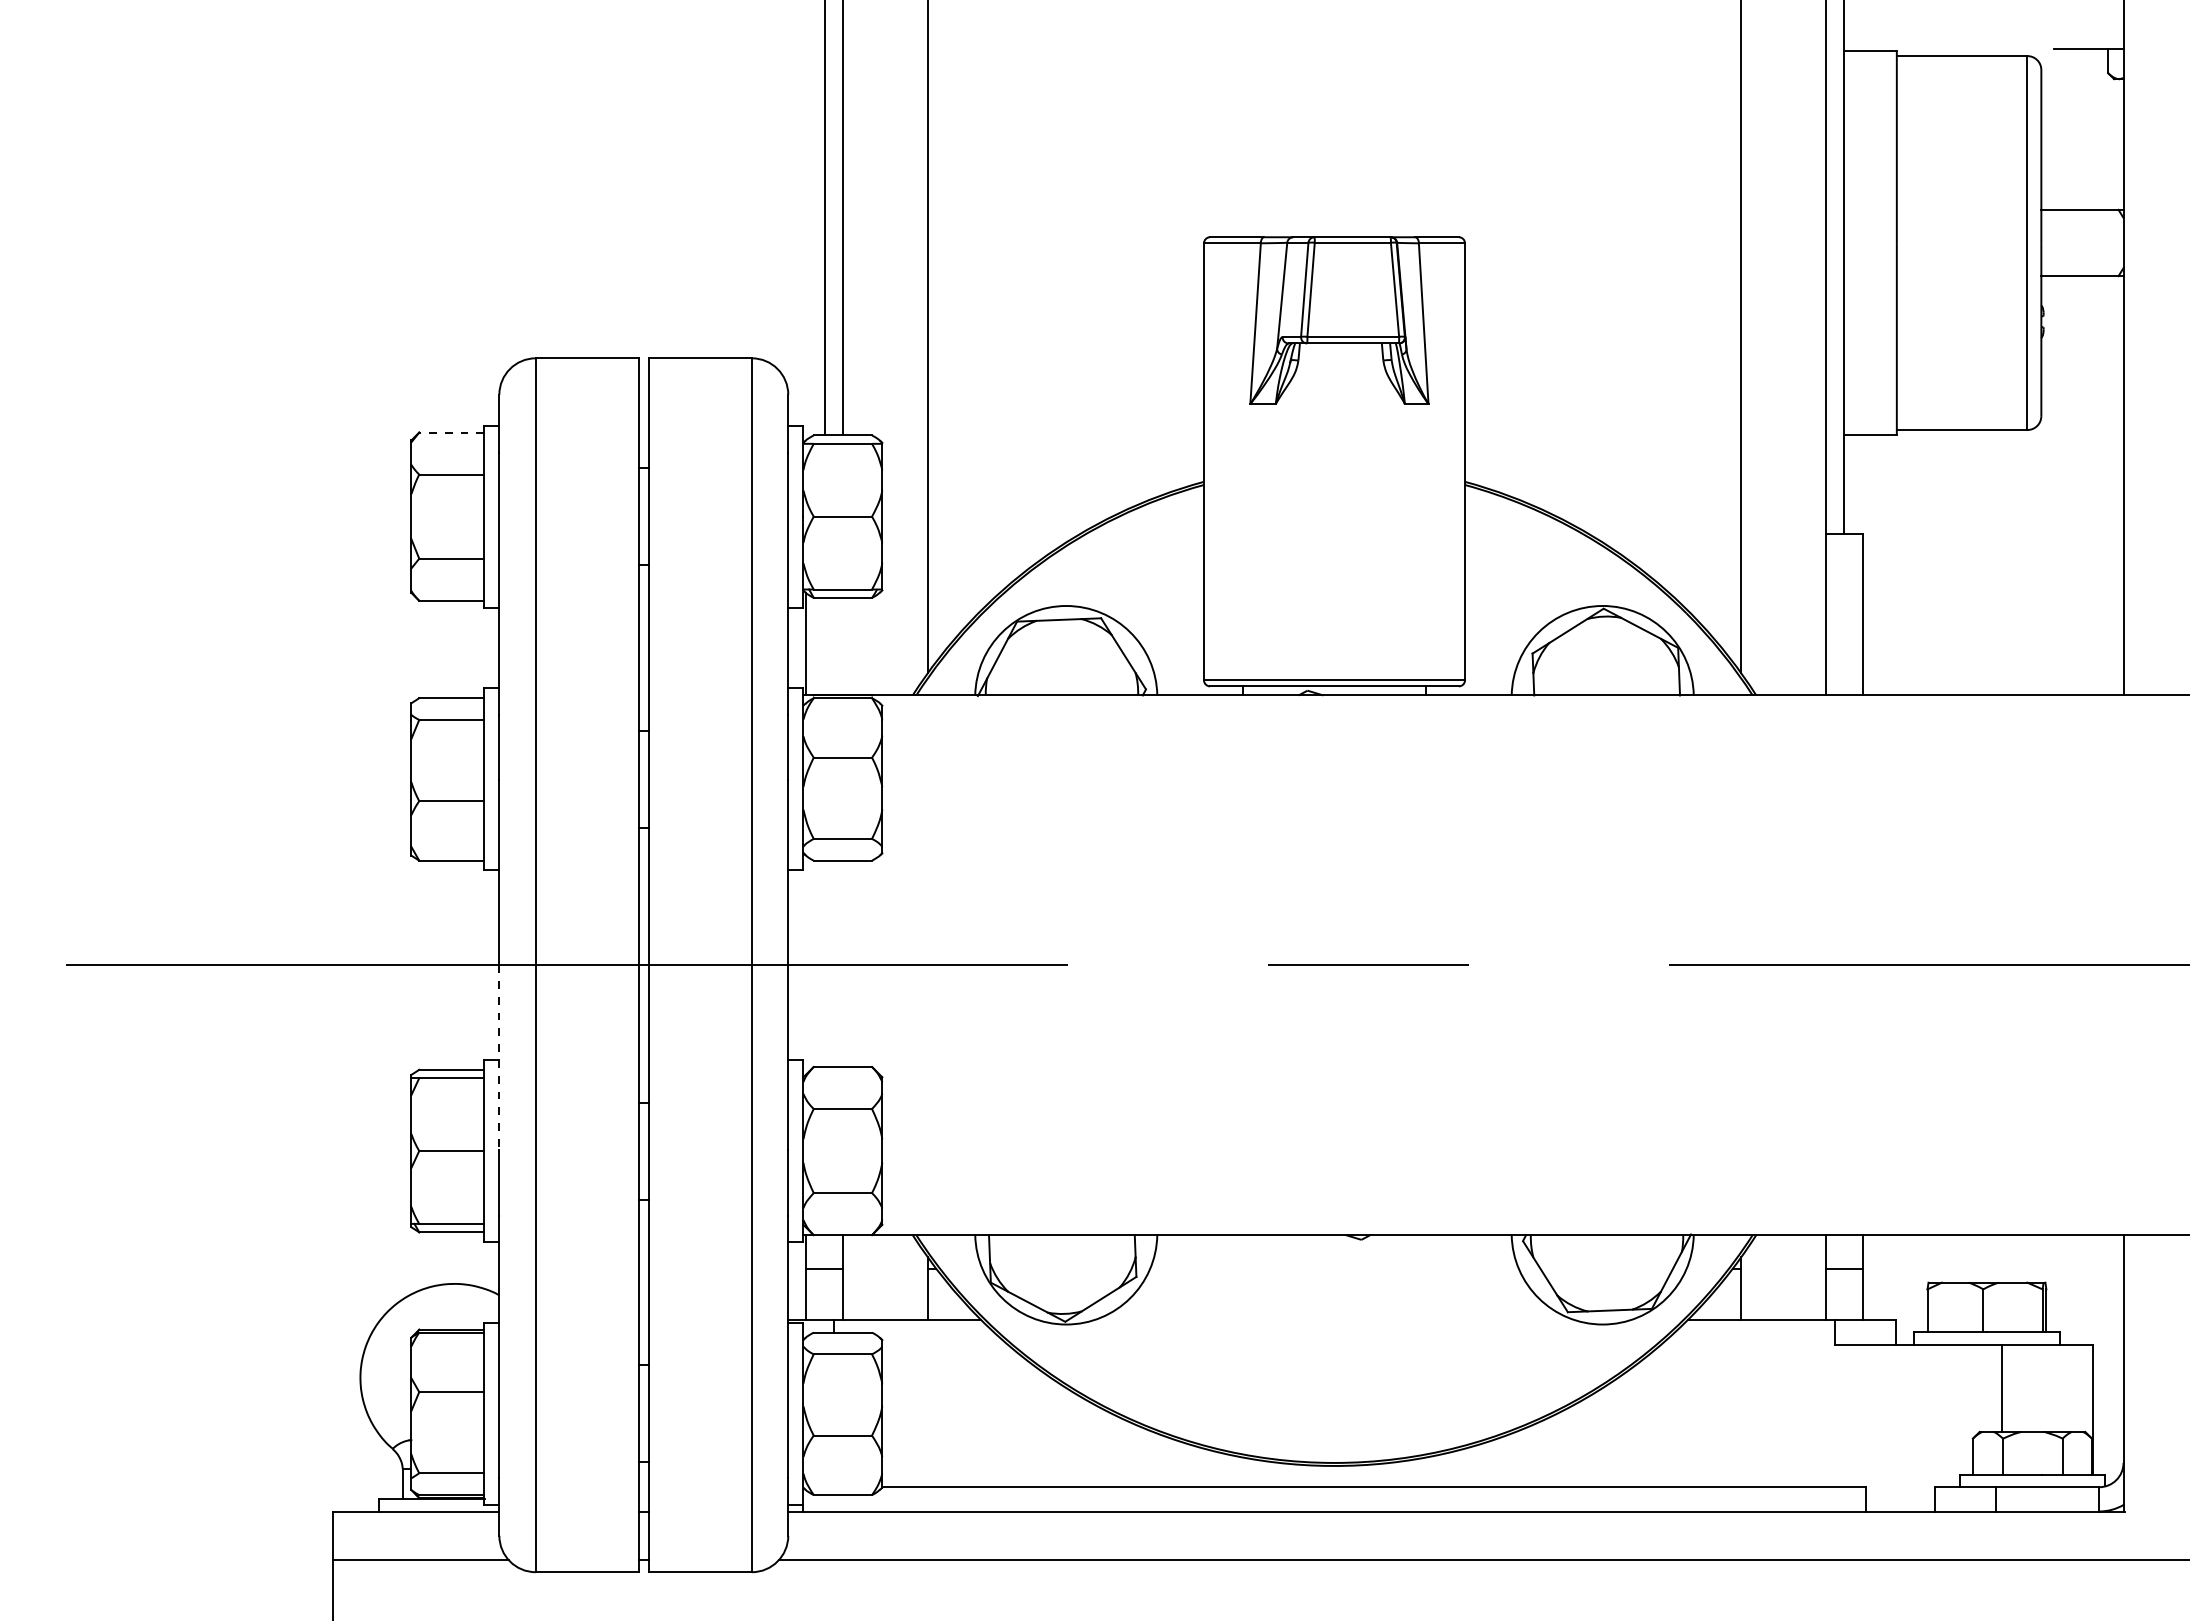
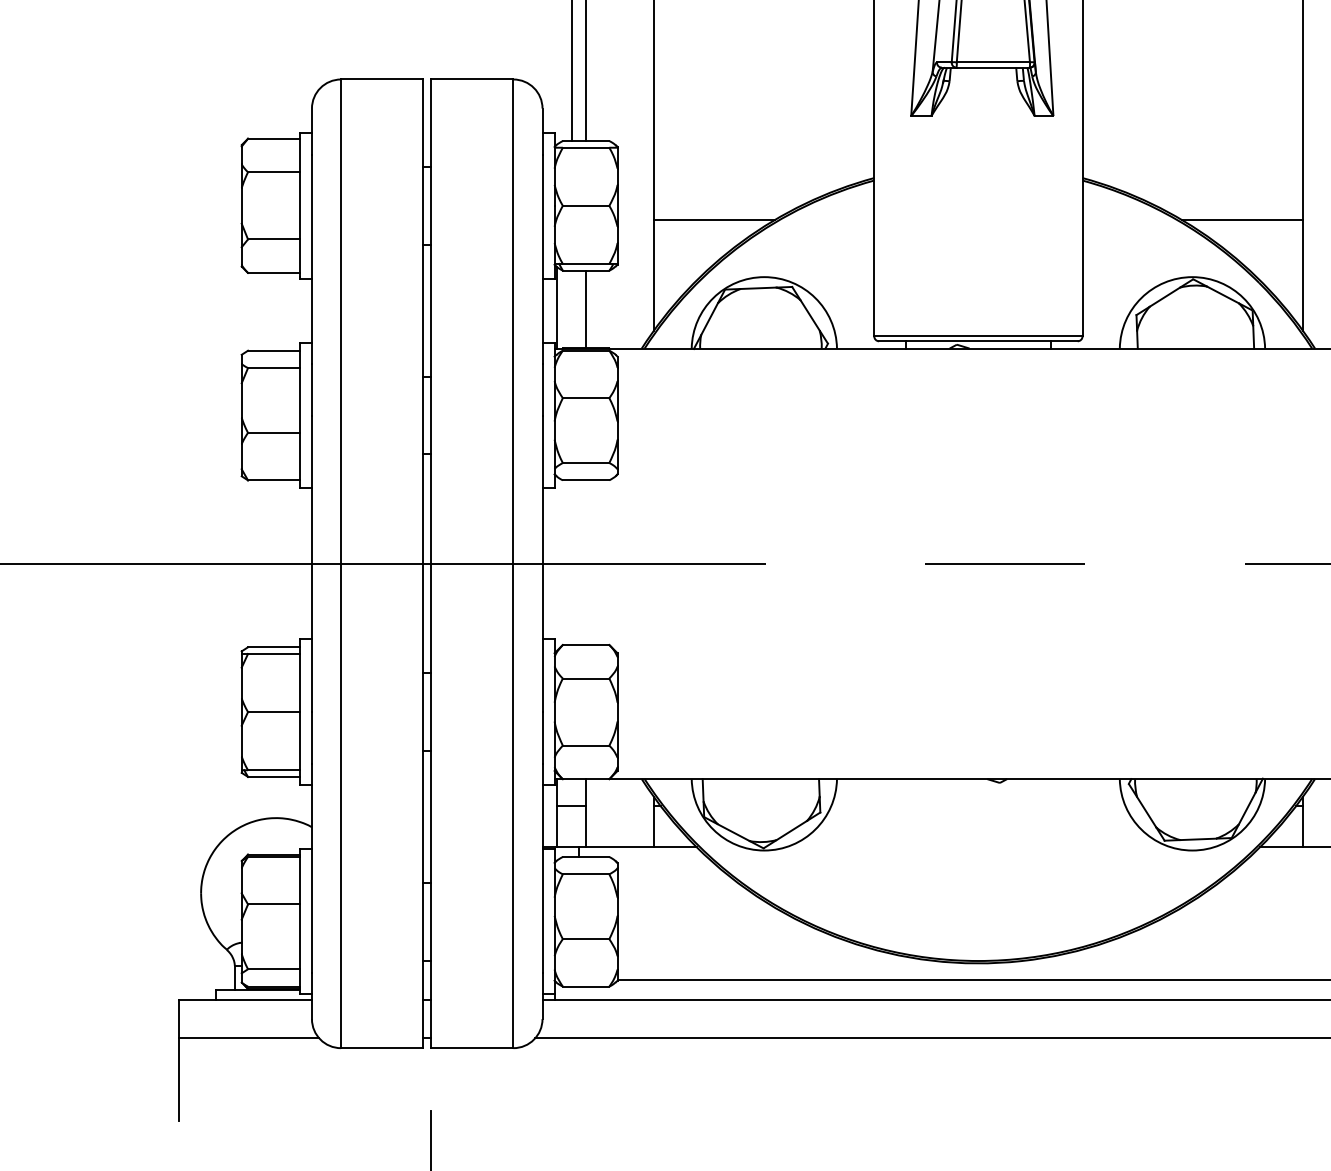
line: (451, 432) -> (273, 138), dashed -> solid
line: (1003, 534) -> (714, 220), added
line: (1665, 534) -> (1242, 220), added
line: (842, 646) -> (585, 309), added
line: (499, 1057) -> (312, 637), dashed -> solid

